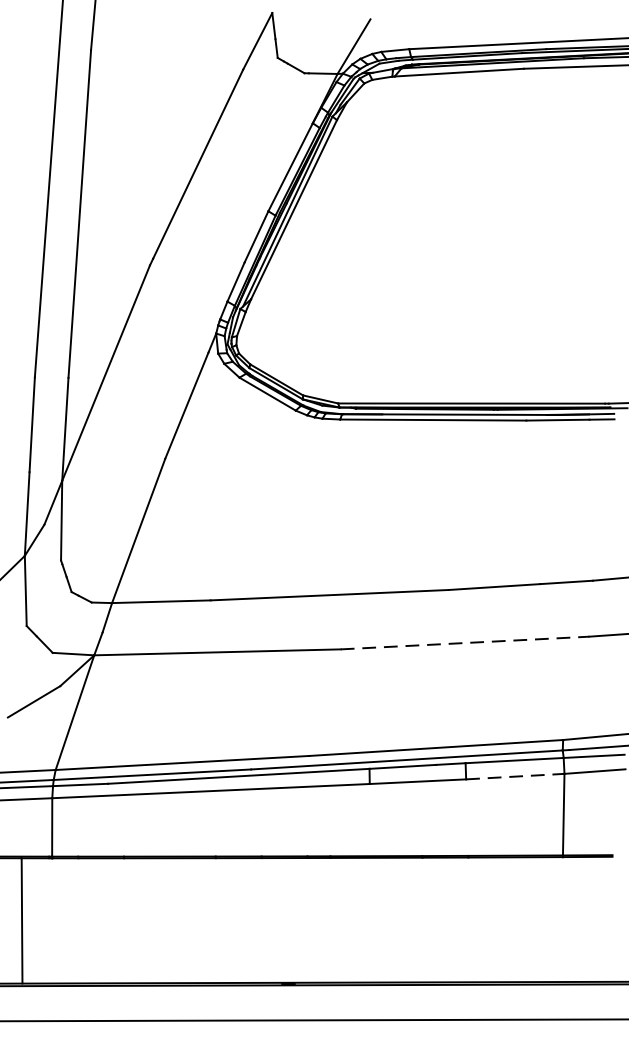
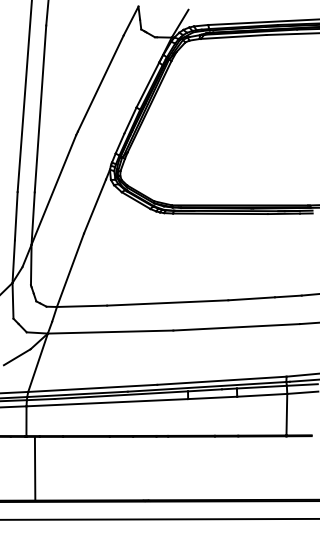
line: (466, 643) -> (237, 327), dashed -> solid
line: (515, 776) -> (262, 395), dashed -> solid
line: (20, 920) -> (34, 468), moved

